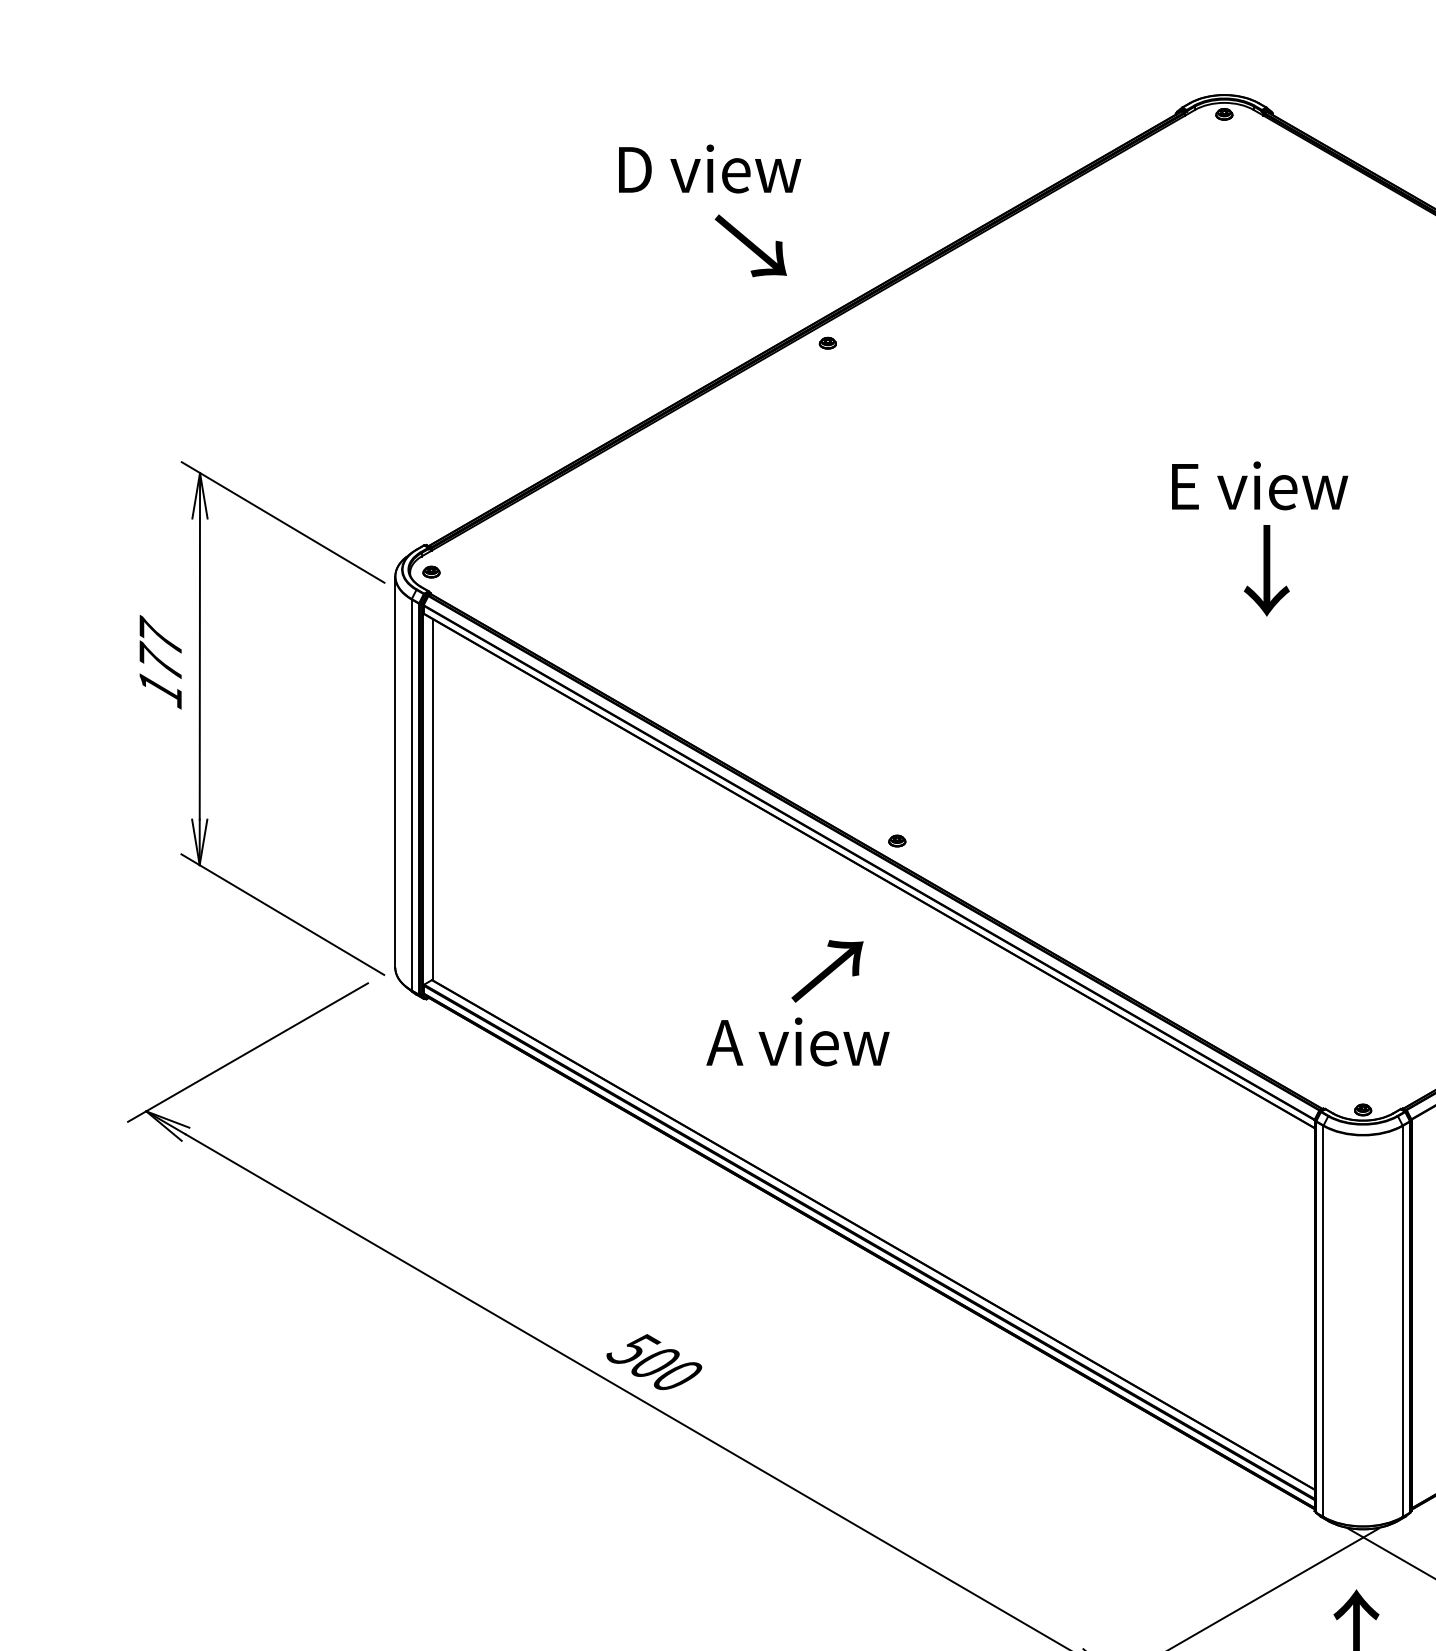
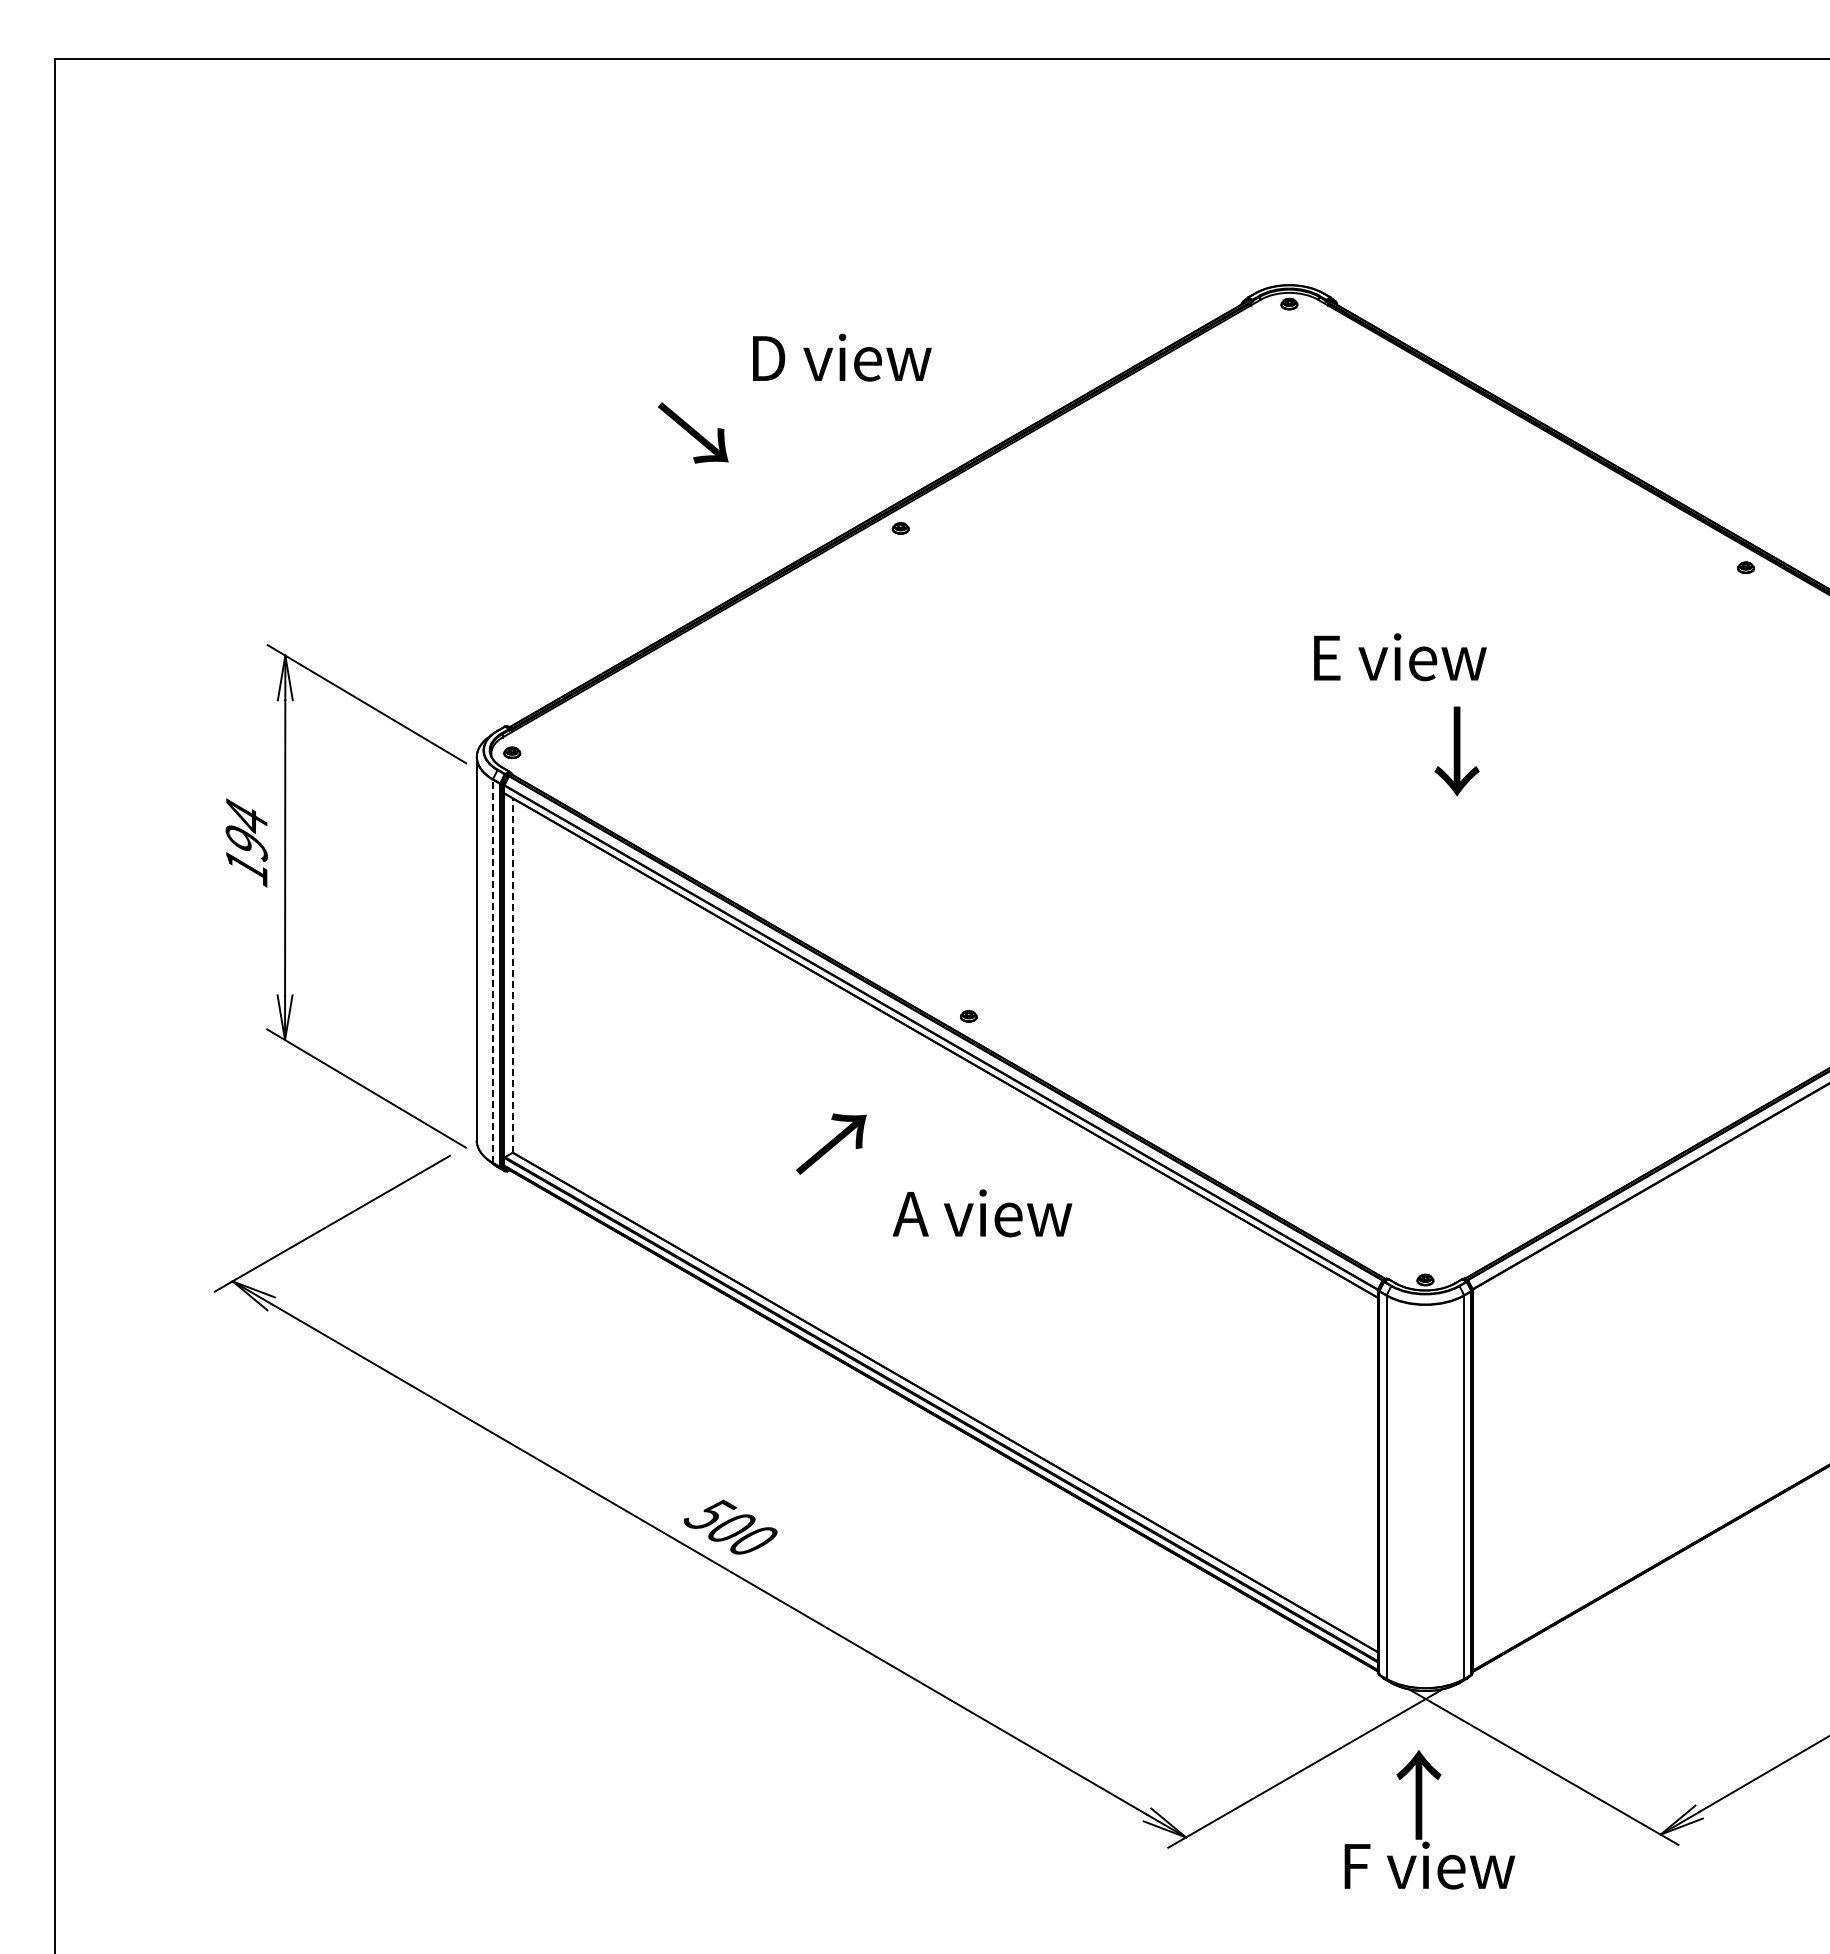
text: (710, 168) -> (842, 357), moved
text: (751, 245) -> (693, 432), moved
text: (1260, 486) -> (1400, 657), moved
text: (1266, 570) -> (1456, 751), moved
text: (160, 648) -> (246, 827), 177 -> 194
line: (411, 795) -> (492, 971), solid -> dashed
line: (432, 799) -> (513, 975), solid -> dashed
text: (827, 970) -> (831, 1143), moved
text: (798, 1042) -> (982, 1213), moved

